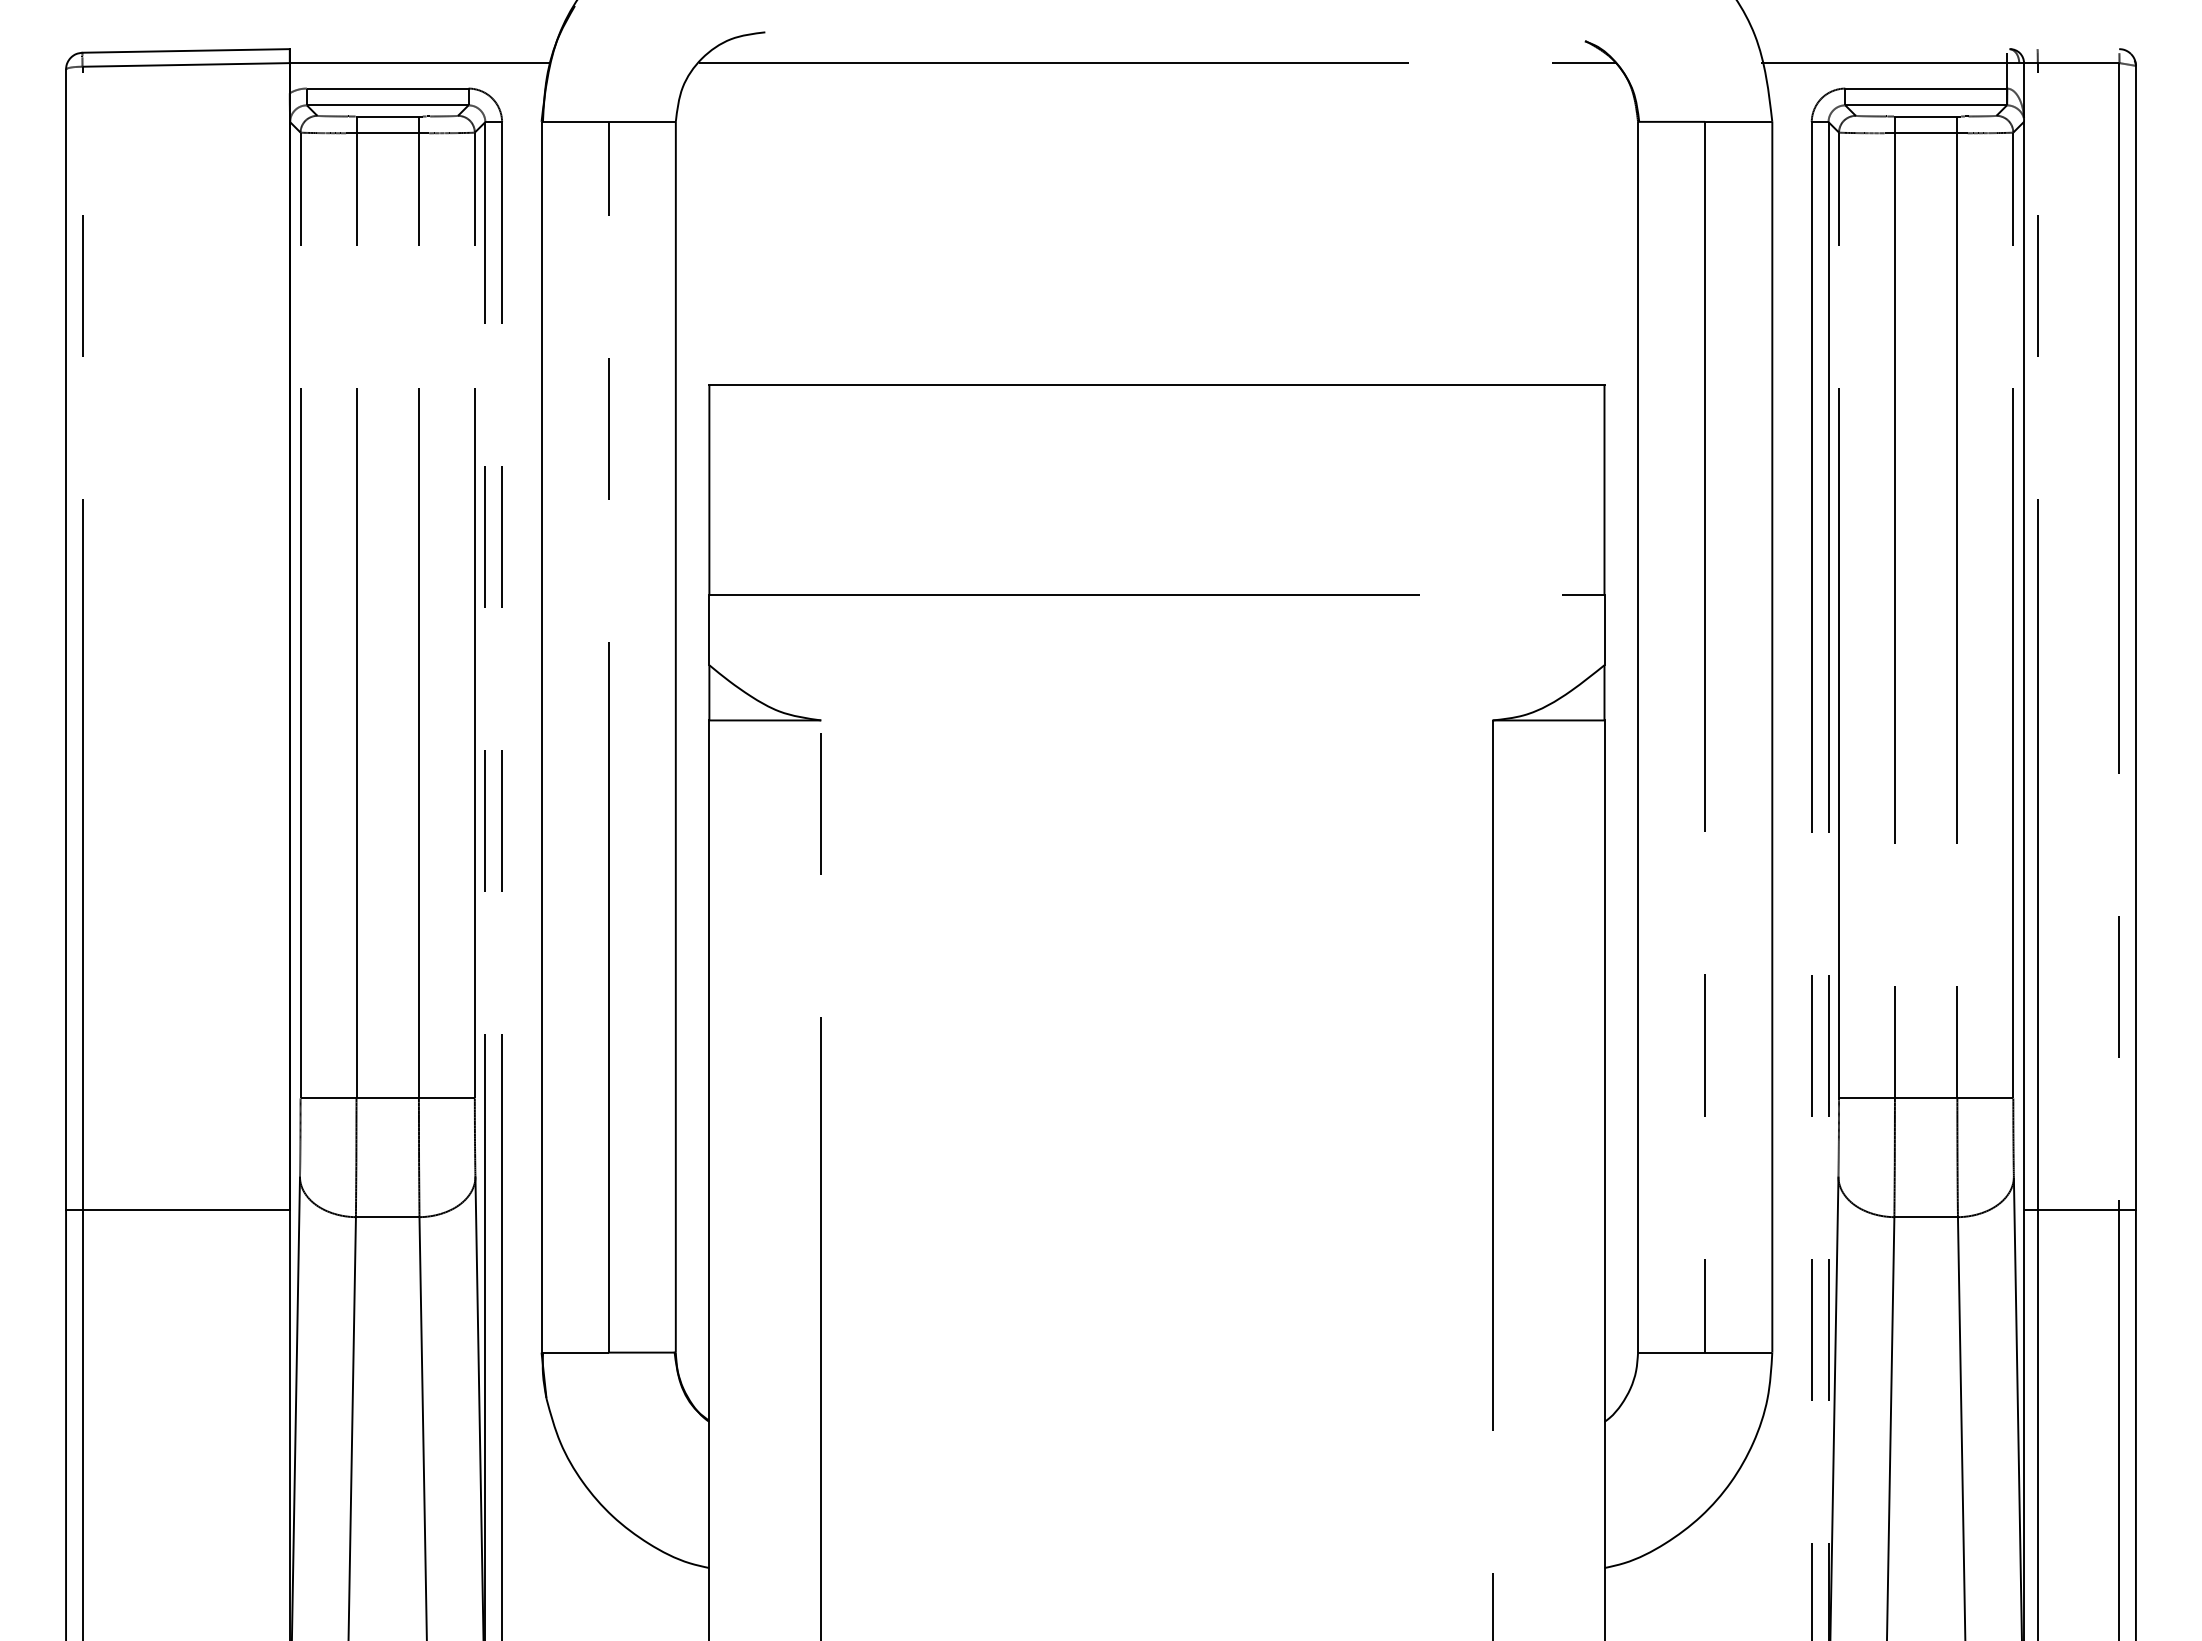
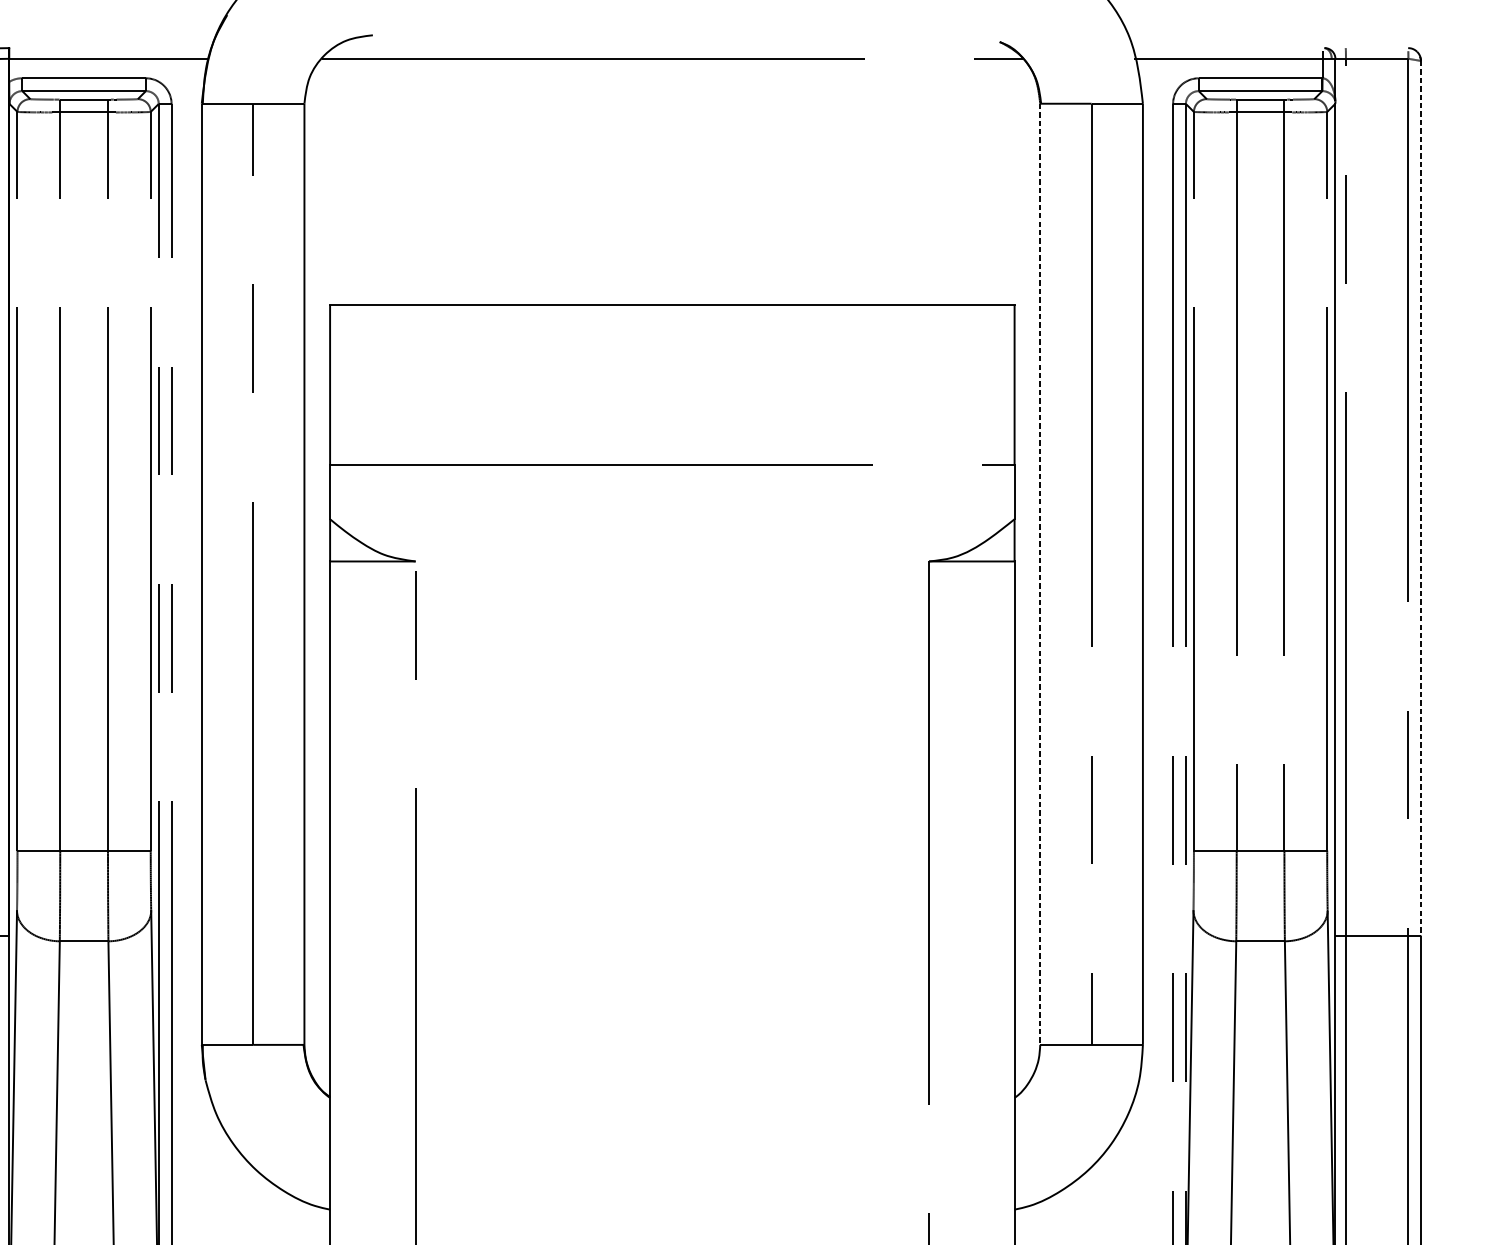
line: (2135, 637) -> (1420, 498), solid -> dashed
line: (1638, 737) -> (1040, 574), solid -> dashed

